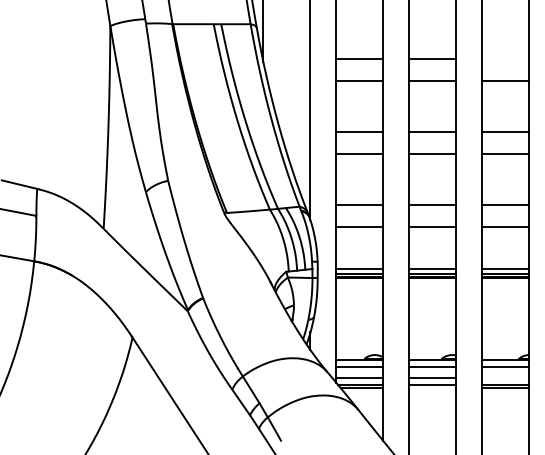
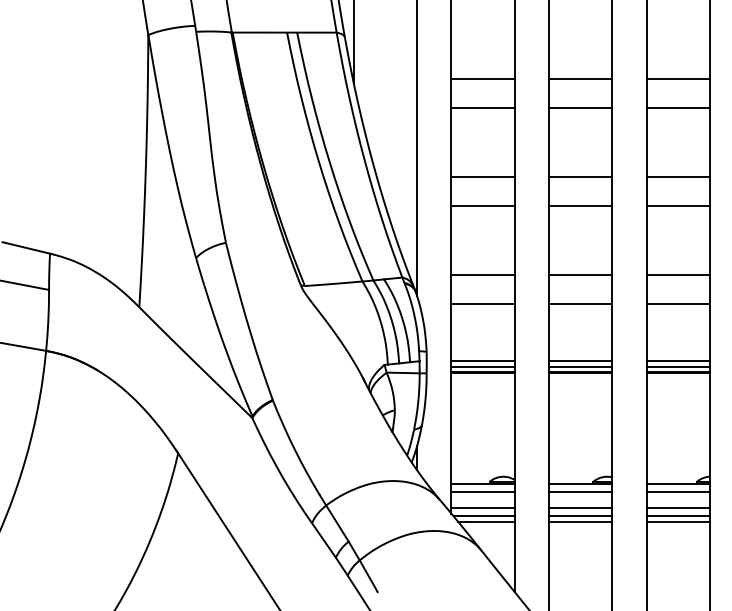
line: (505, 59) -> (678, 79), added
line: (505, 377) -> (678, 507), added
line: (432, 388) -> (580, 521), added

